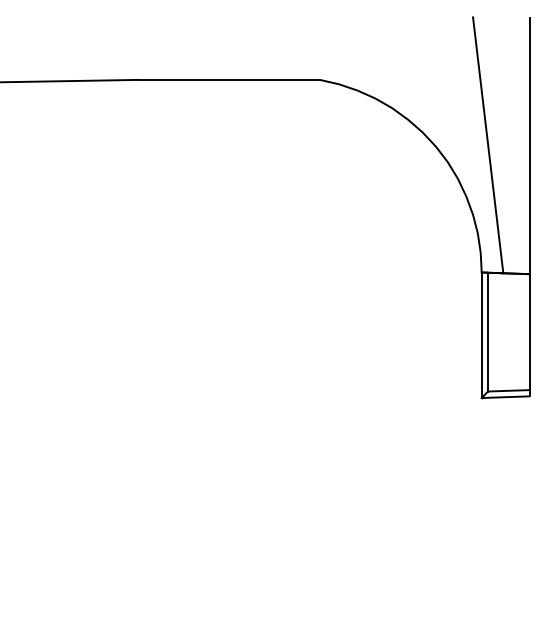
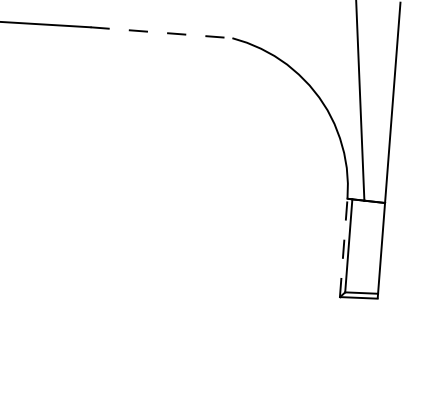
line: (229, 79) -> (161, 32), solid -> dashed
line: (481, 335) -> (343, 248), solid -> dashed

